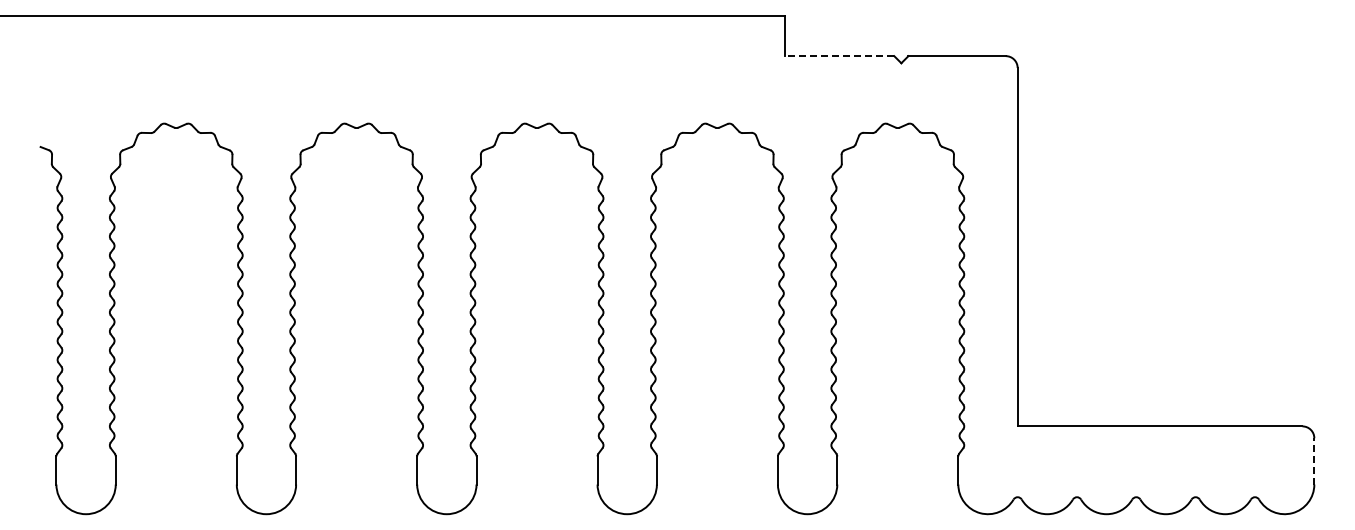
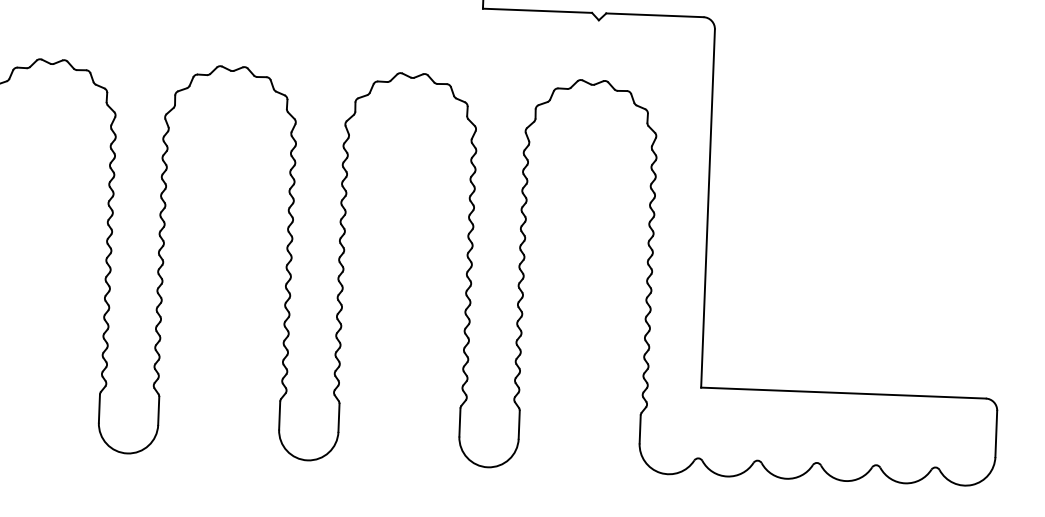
line: (839, 56) -> (537, 11), dashed -> solid
line: (1314, 460) -> (996, 433), dashed -> solid

